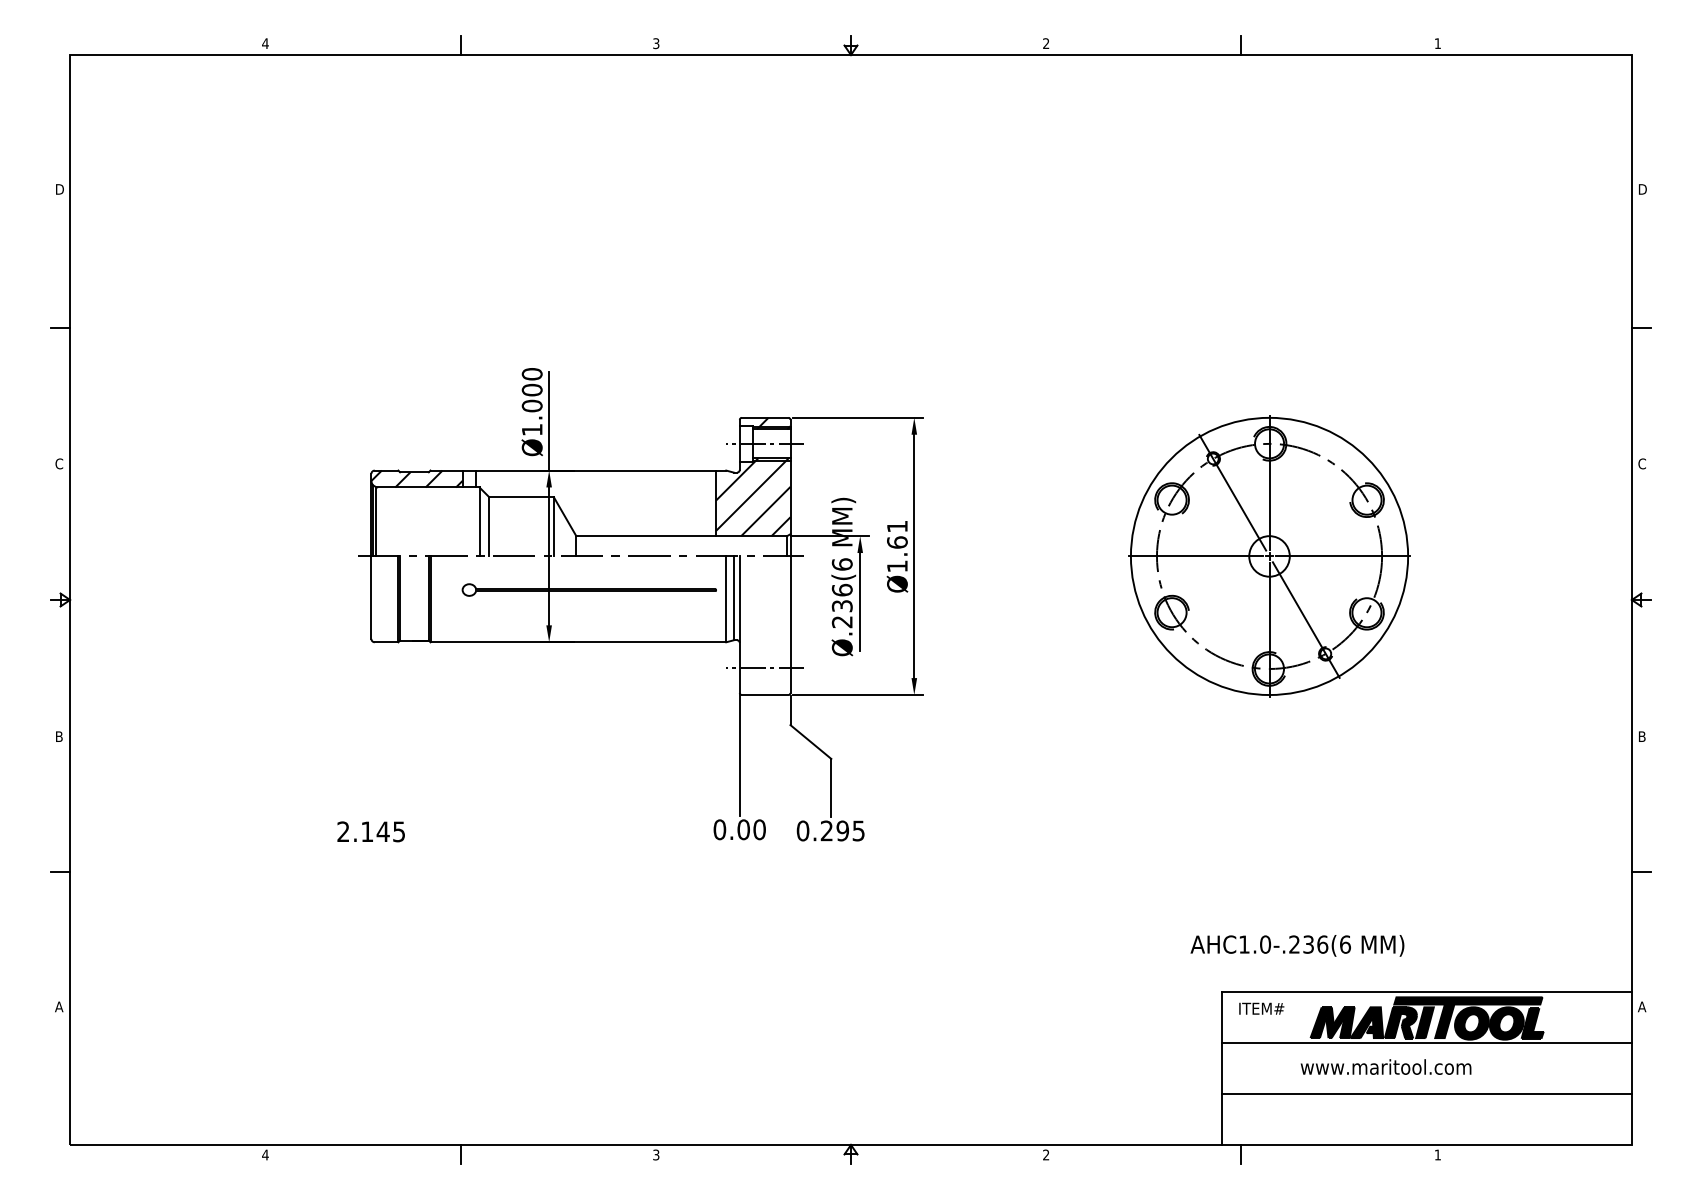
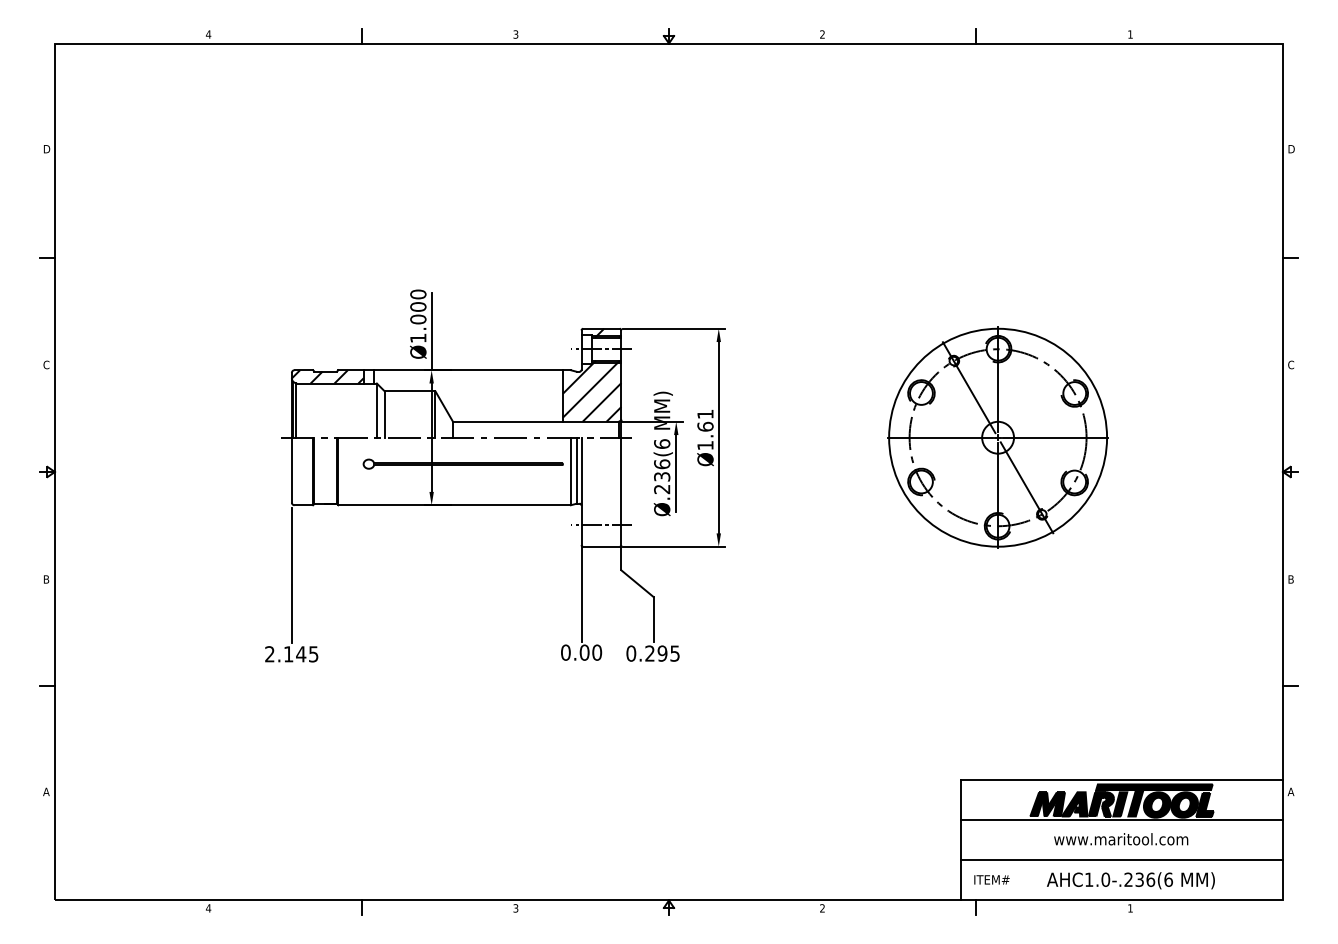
line: (371, 731) -> (291, 575), added
text: (1297, 945) -> (1130, 880), moved
text: (1261, 1008) -> (991, 879), moved
text: (1385, 1066) -> (1120, 838), moved

